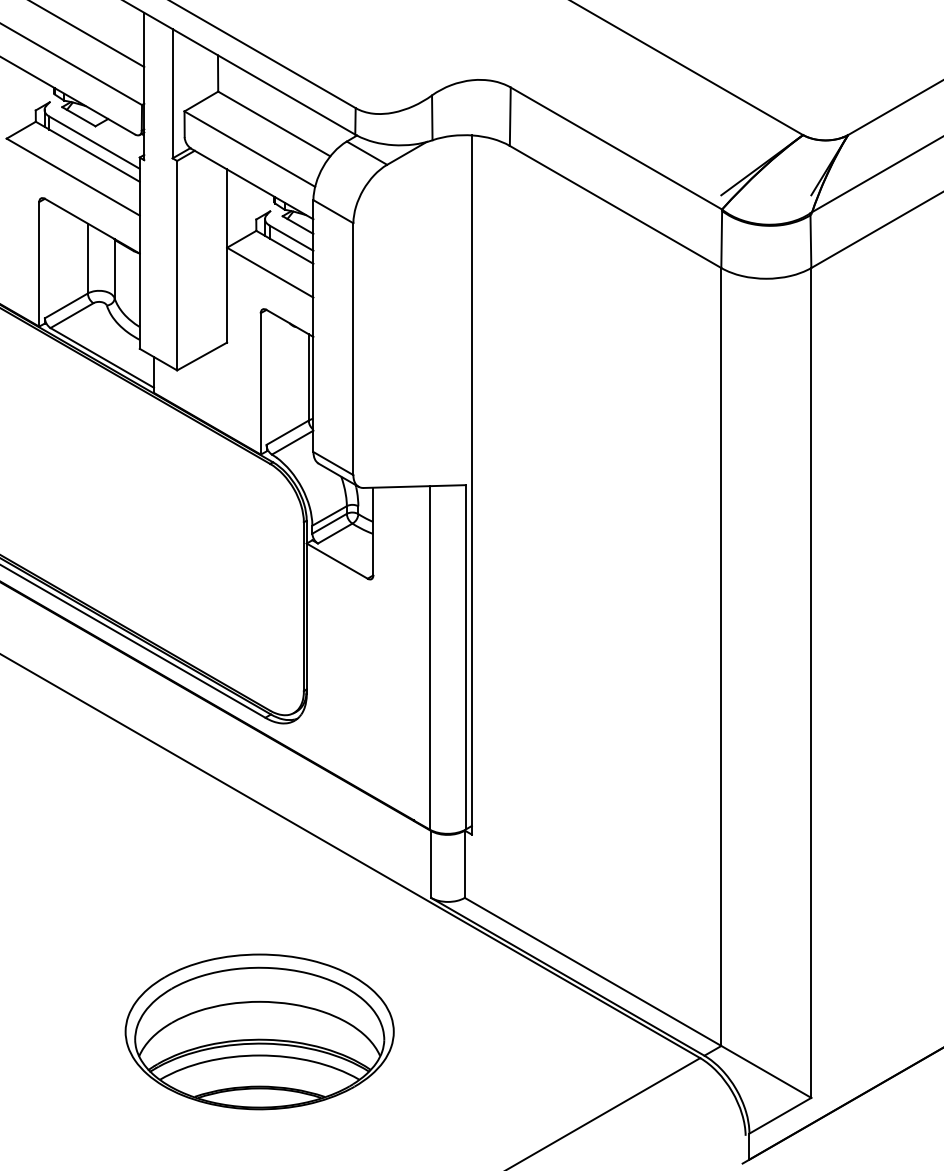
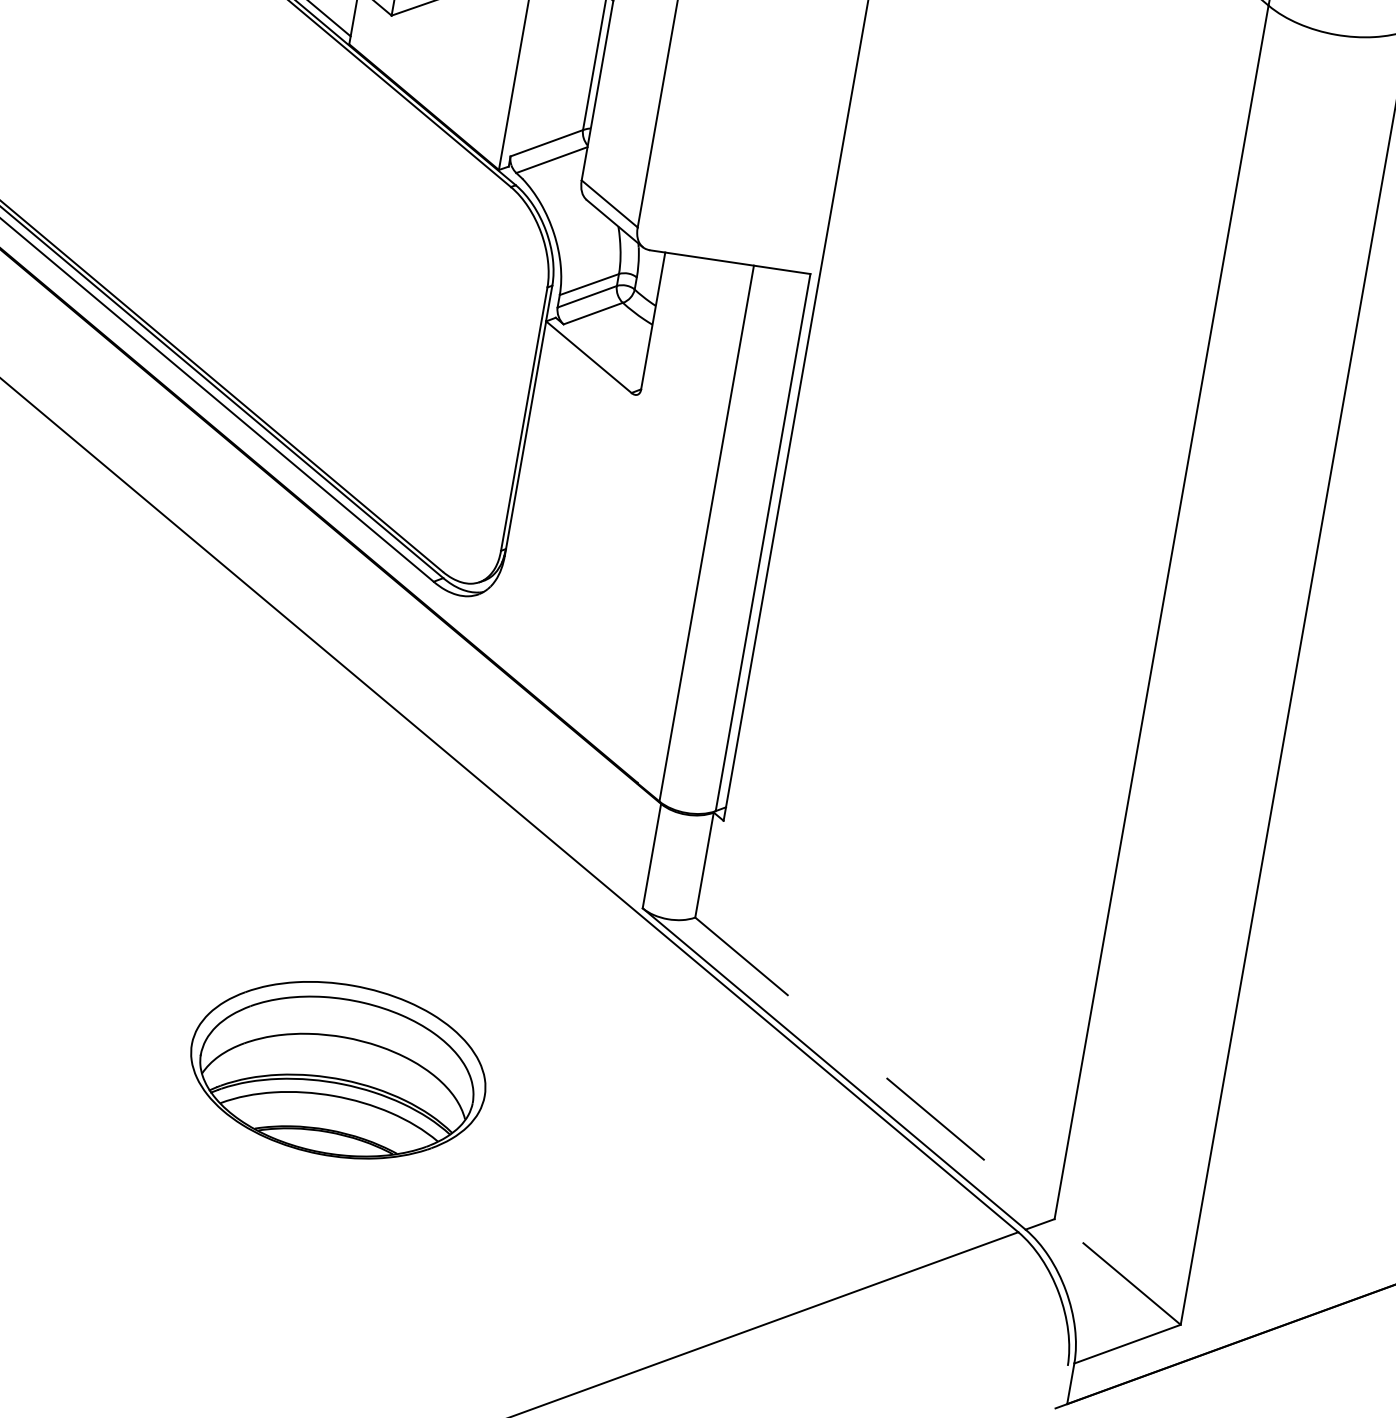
line: (637, 997) -> (937, 1120), solid -> dashed
part: (259, 1031) -> (338, 1069), size x0.7

